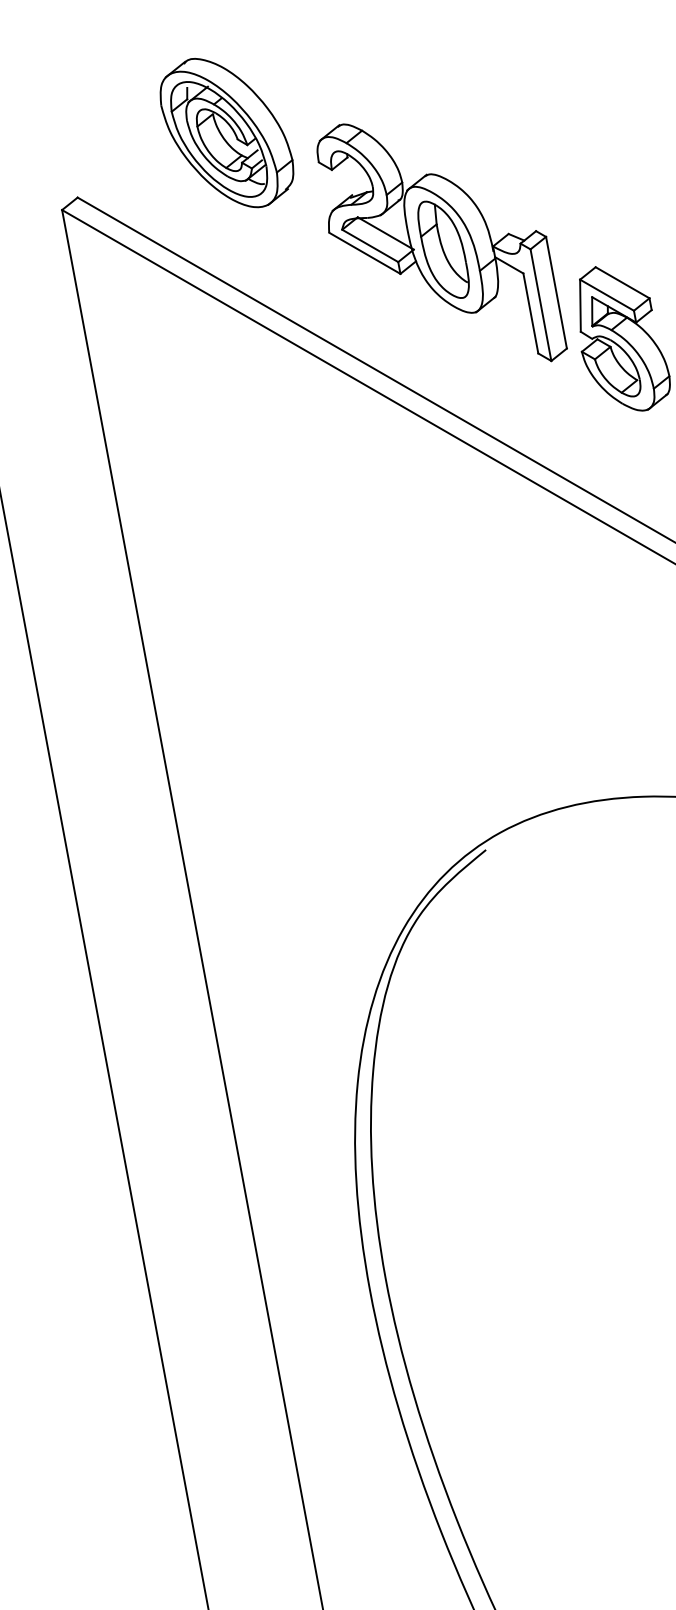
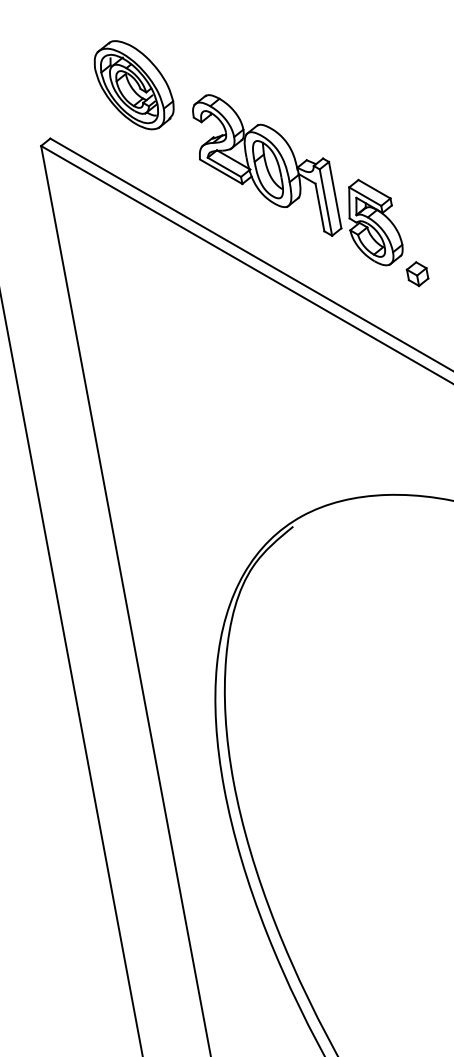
part: (225, 133) -> (133, 85), moved

